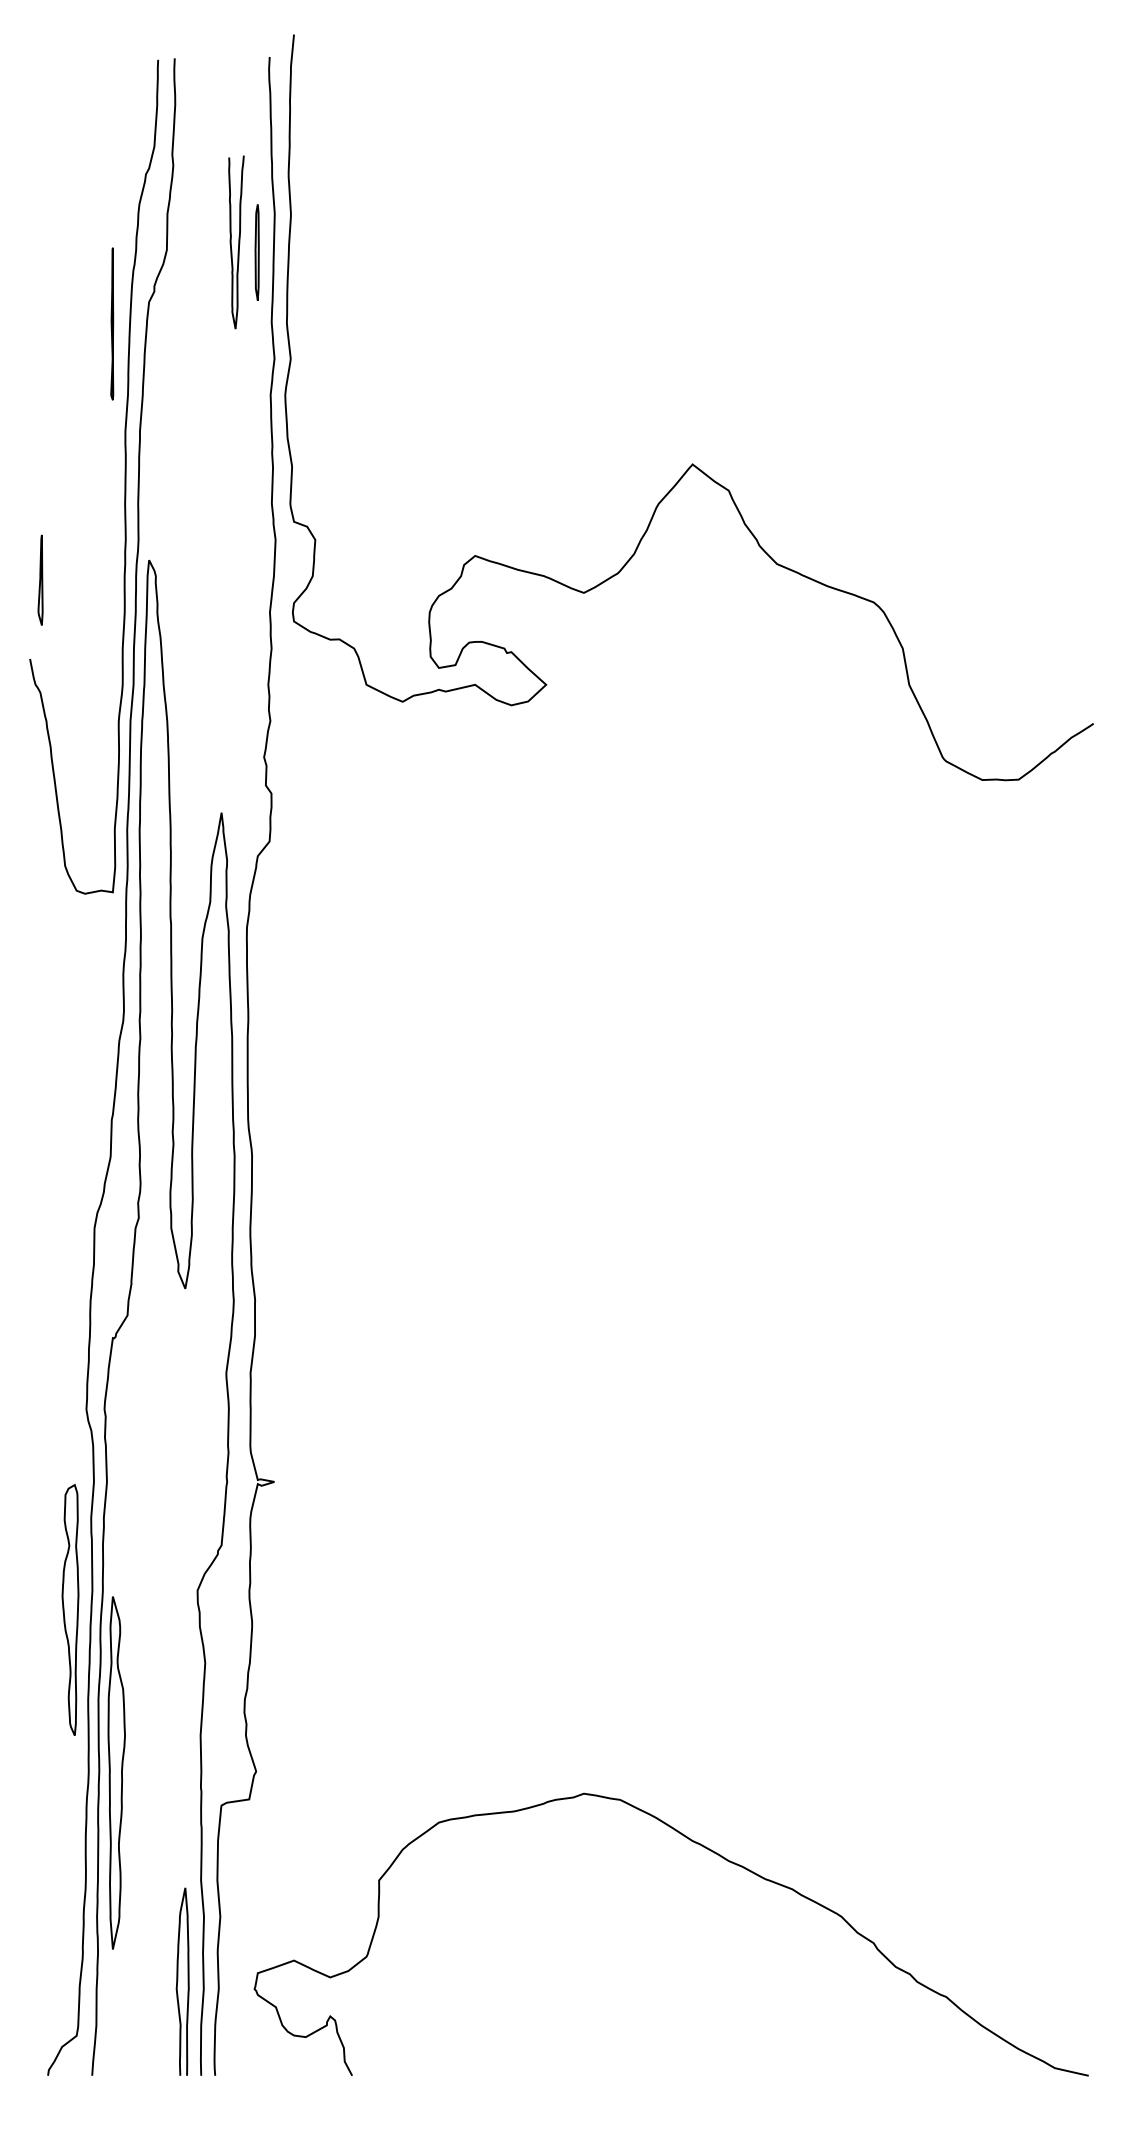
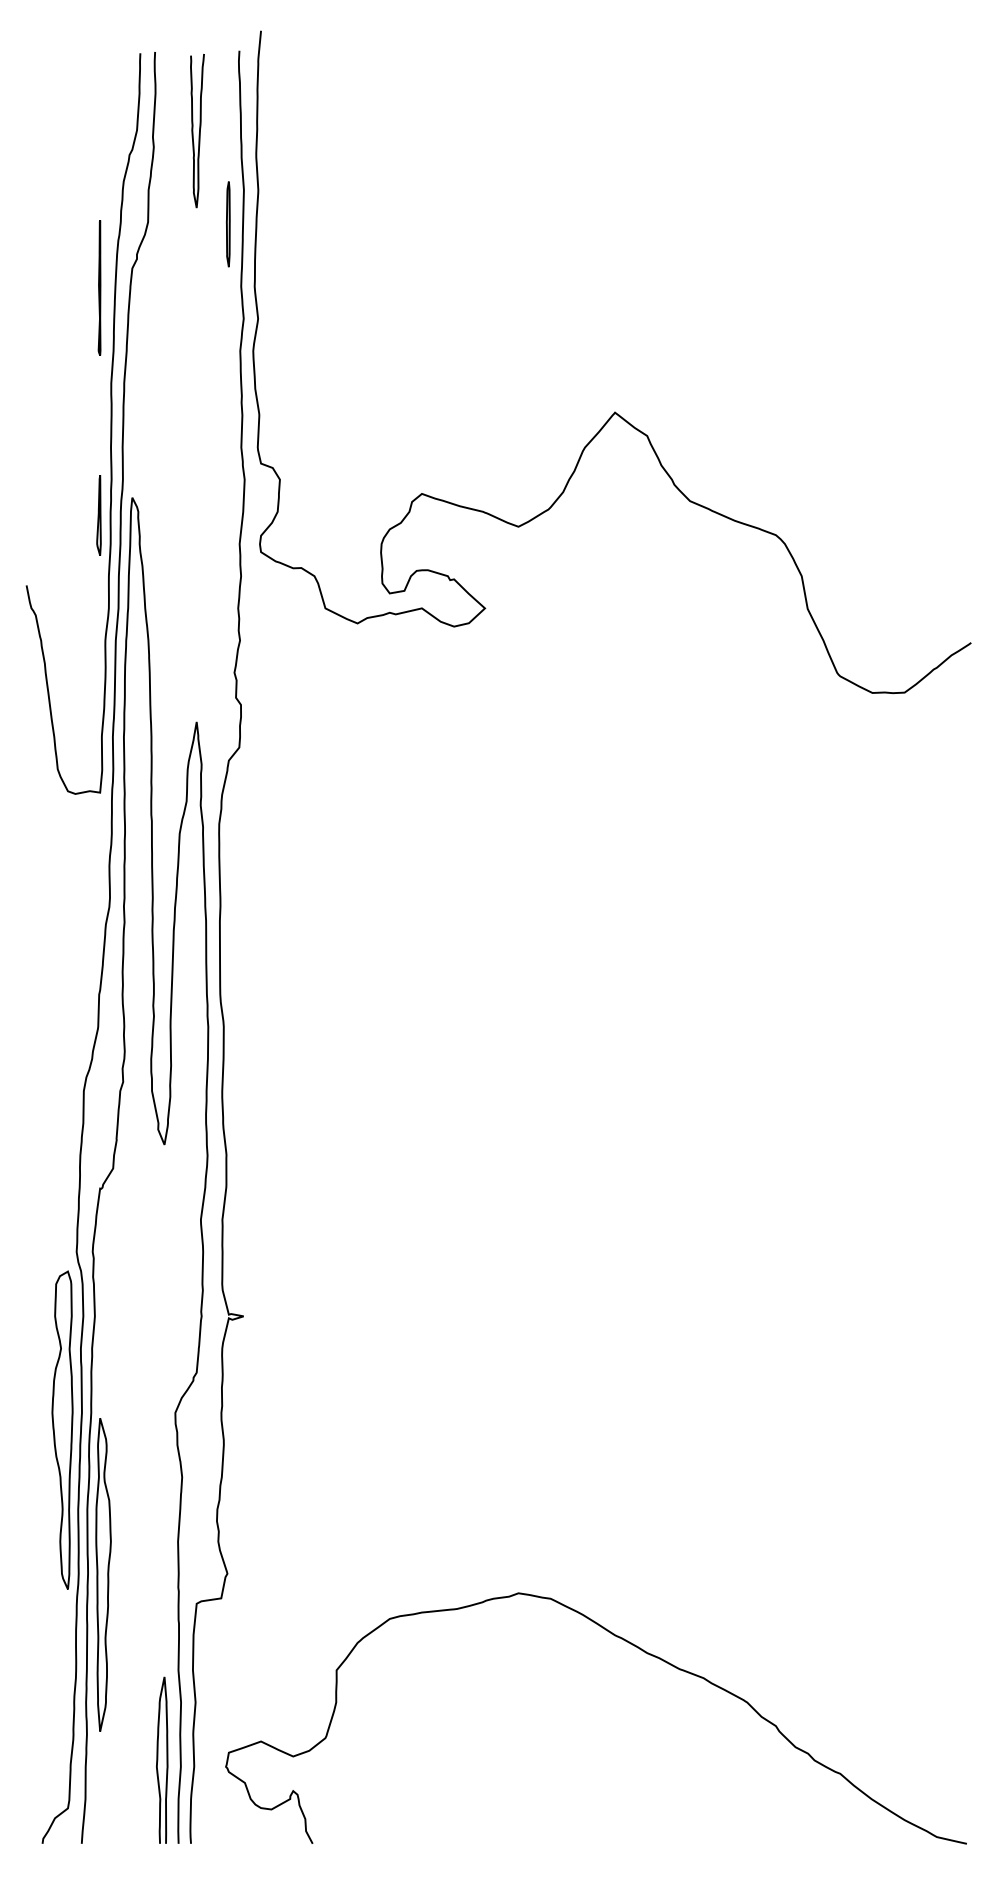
curve: (238, 242) -> (199, 131), moved
part: (40, 579) -> (98, 514), moved
part: (70, 1609) -> (62, 1429), size x1.43

